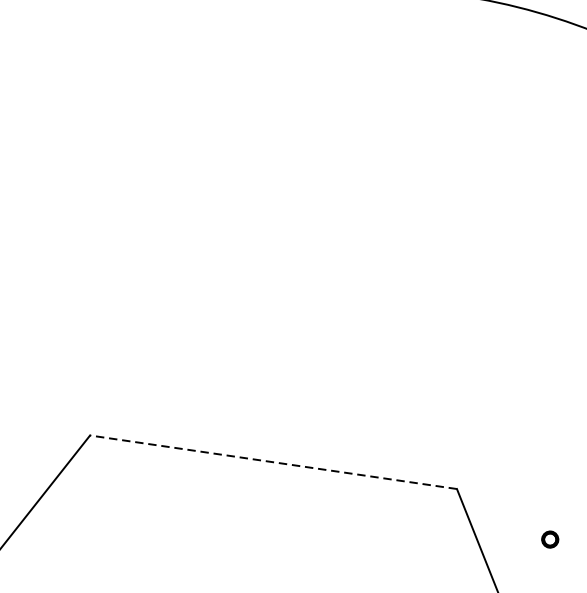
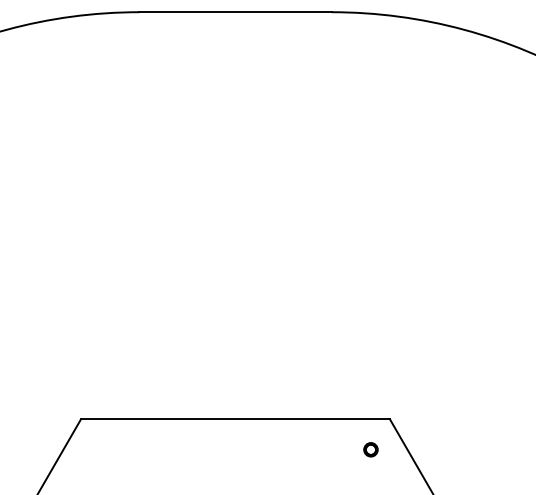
line: (272, 462) -> (234, 419), dashed -> solid
circle: (549, 539) -> (370, 449), moved

